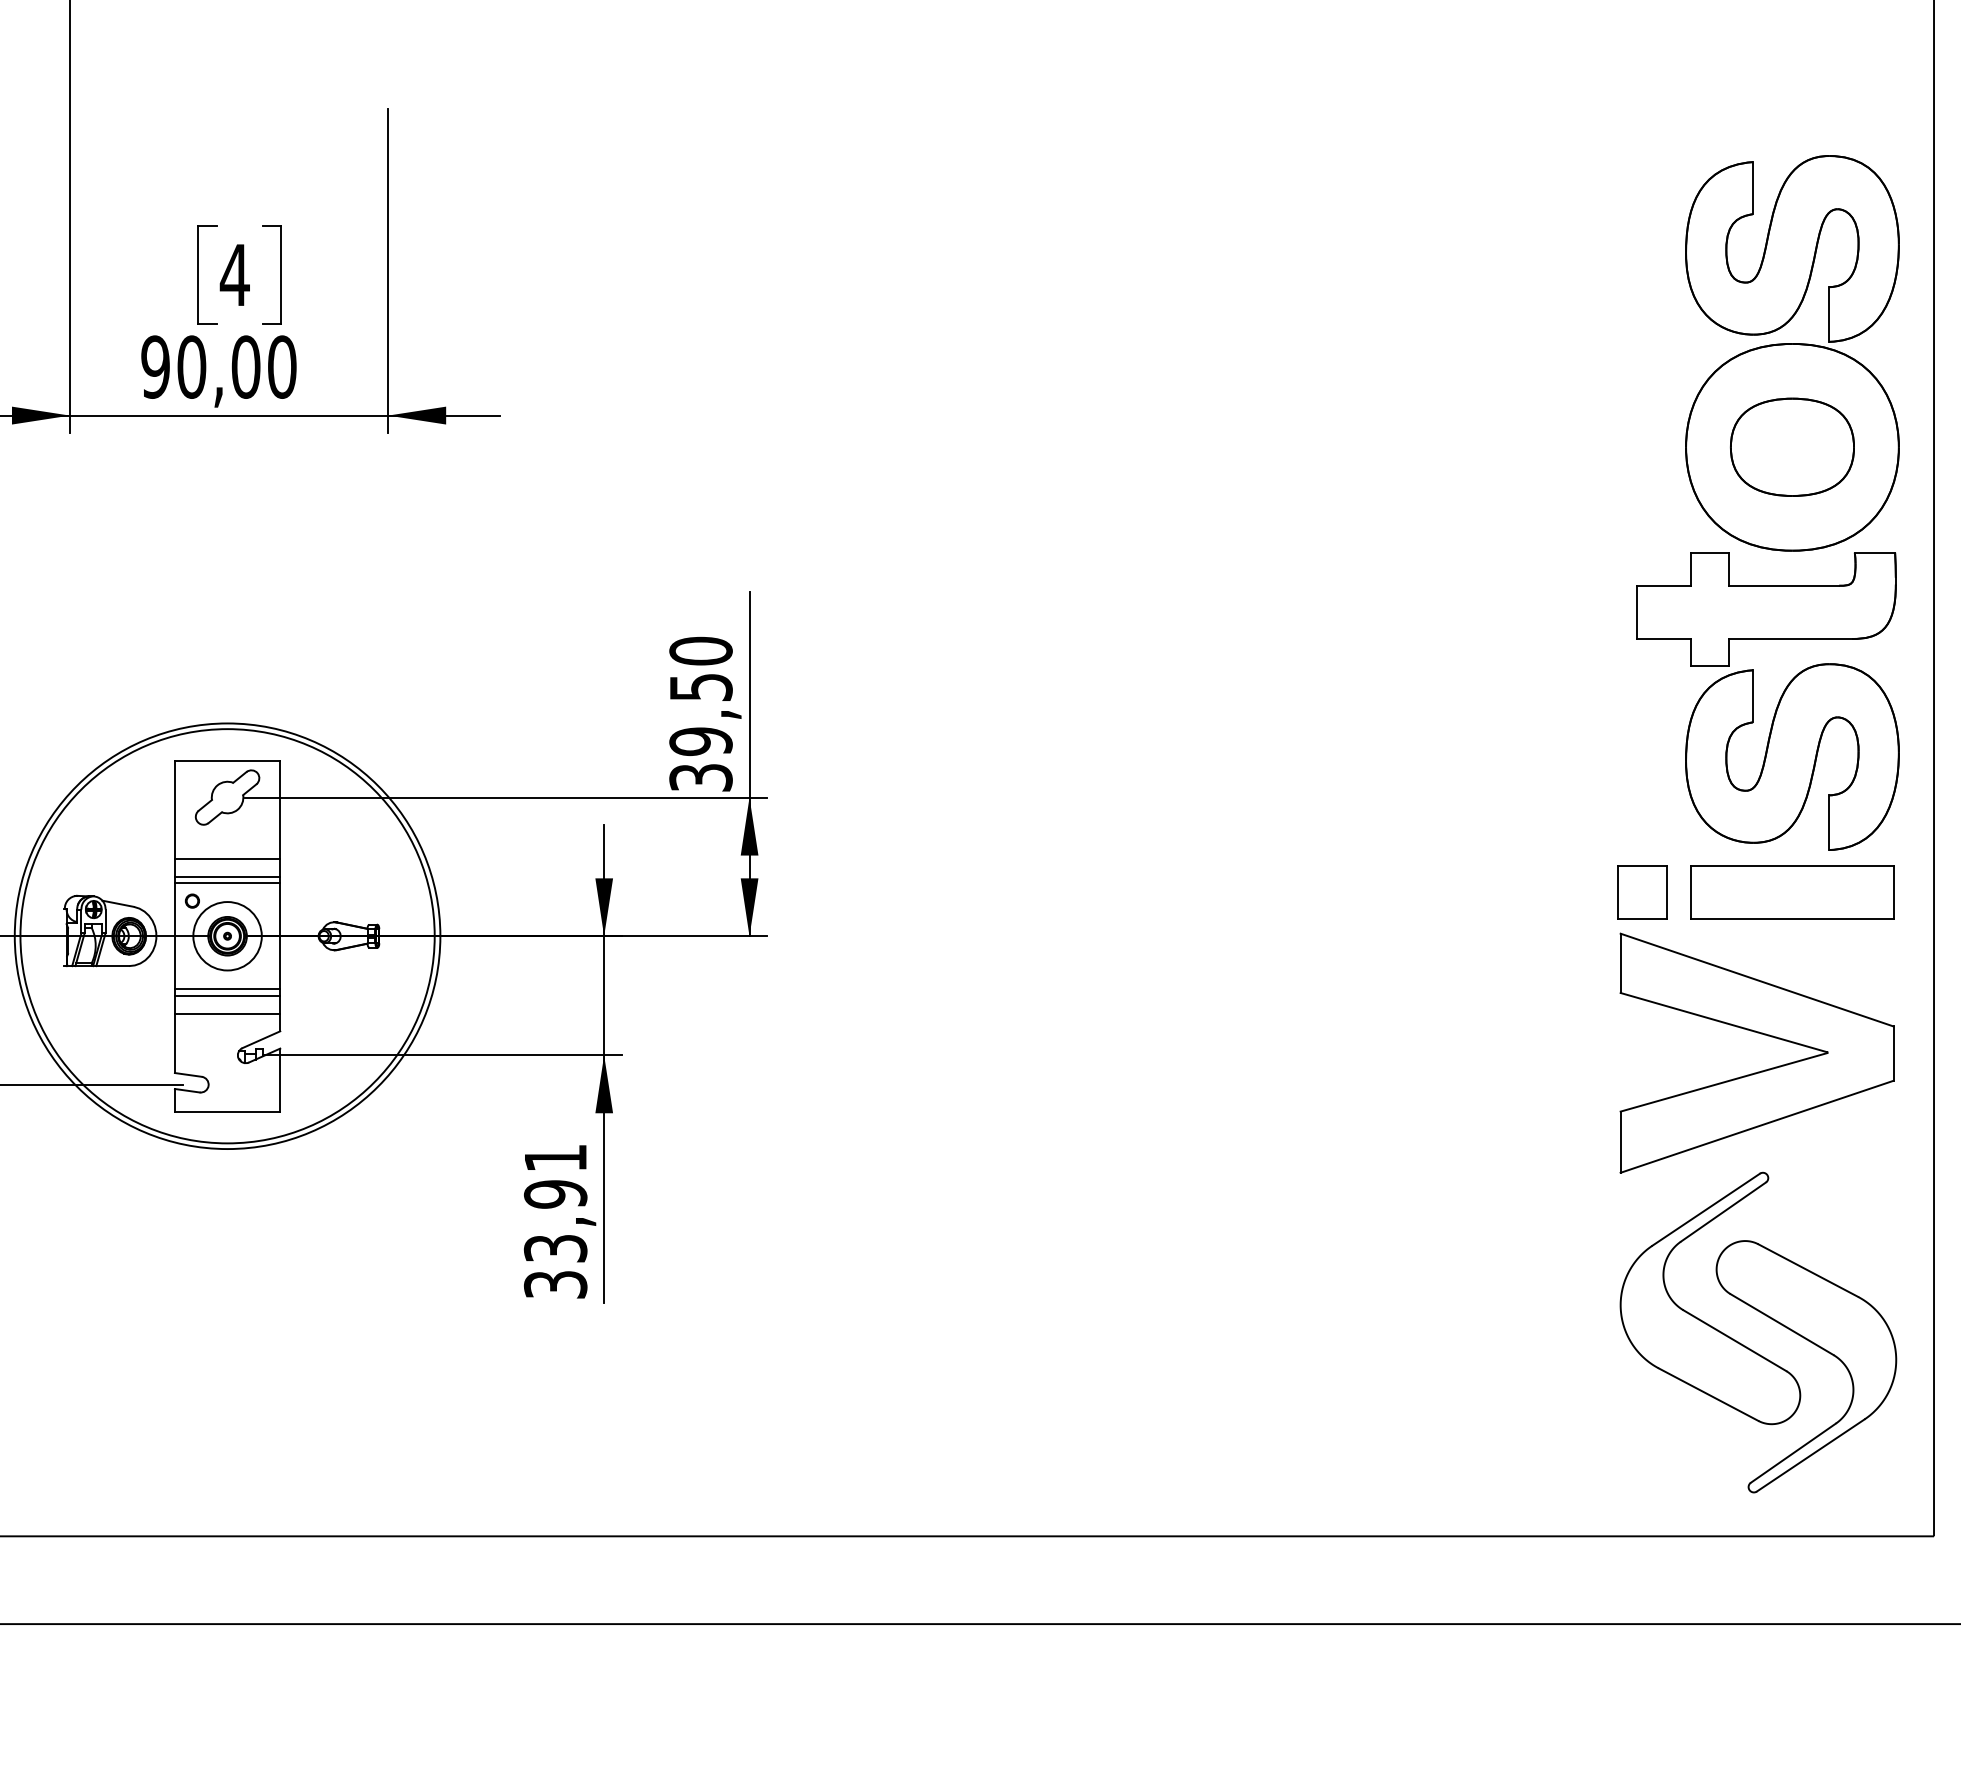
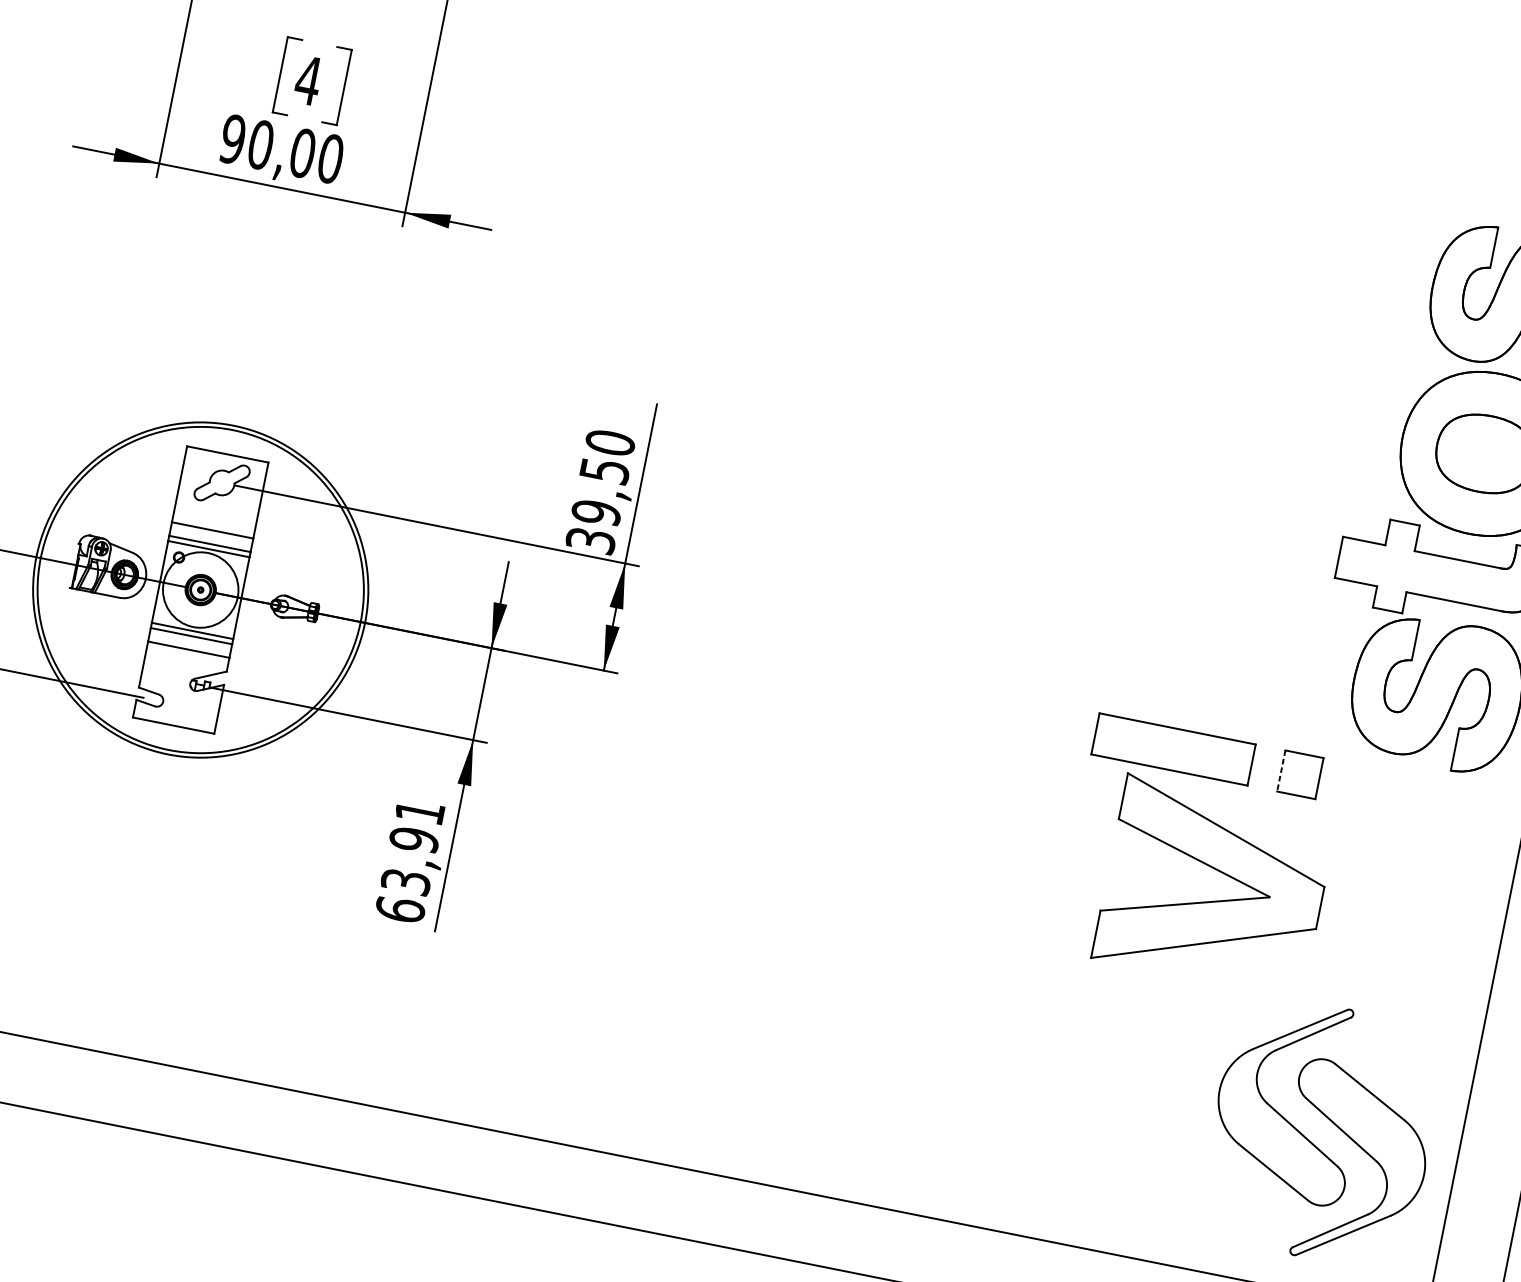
line: (1618, 892) -> (1281, 770), solid -> dashed
part: (1792, 892) -> (1173, 749), moved
circle: (227, 936) -> (200, 590), size x1.4
part: (1761, 1034) -> (1221, 872), moved
text: (555, 1284) -> (400, 909), 33,91 -> 63,91

